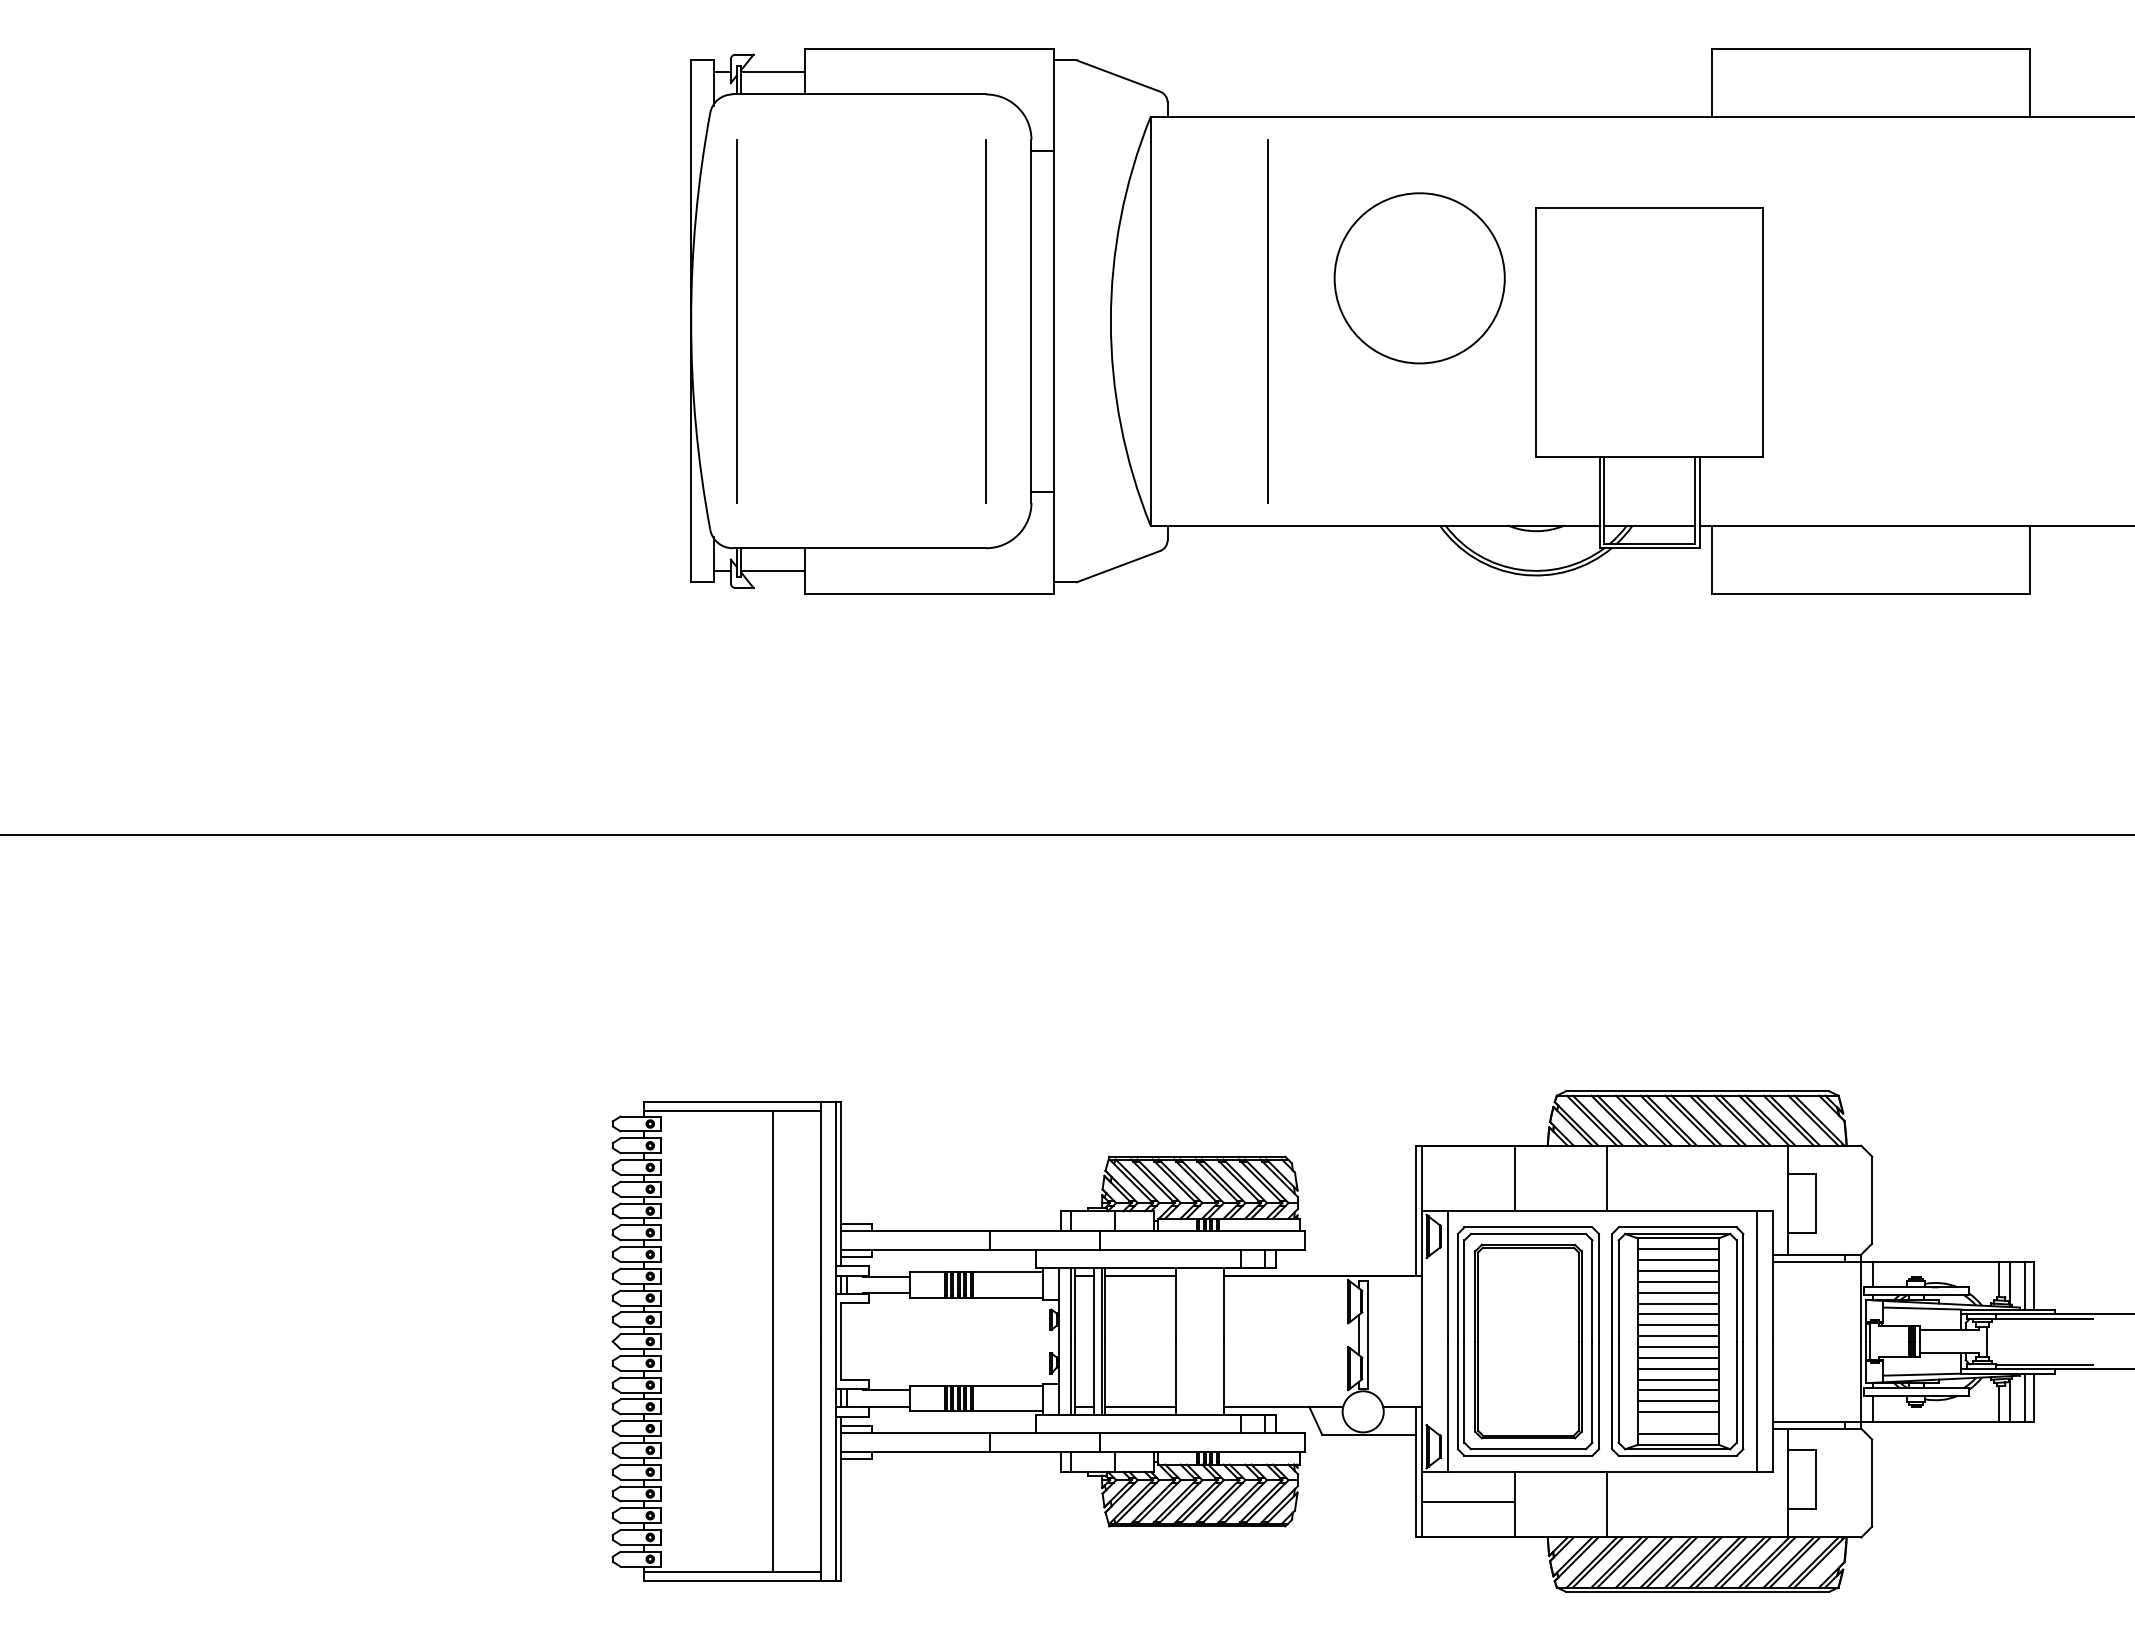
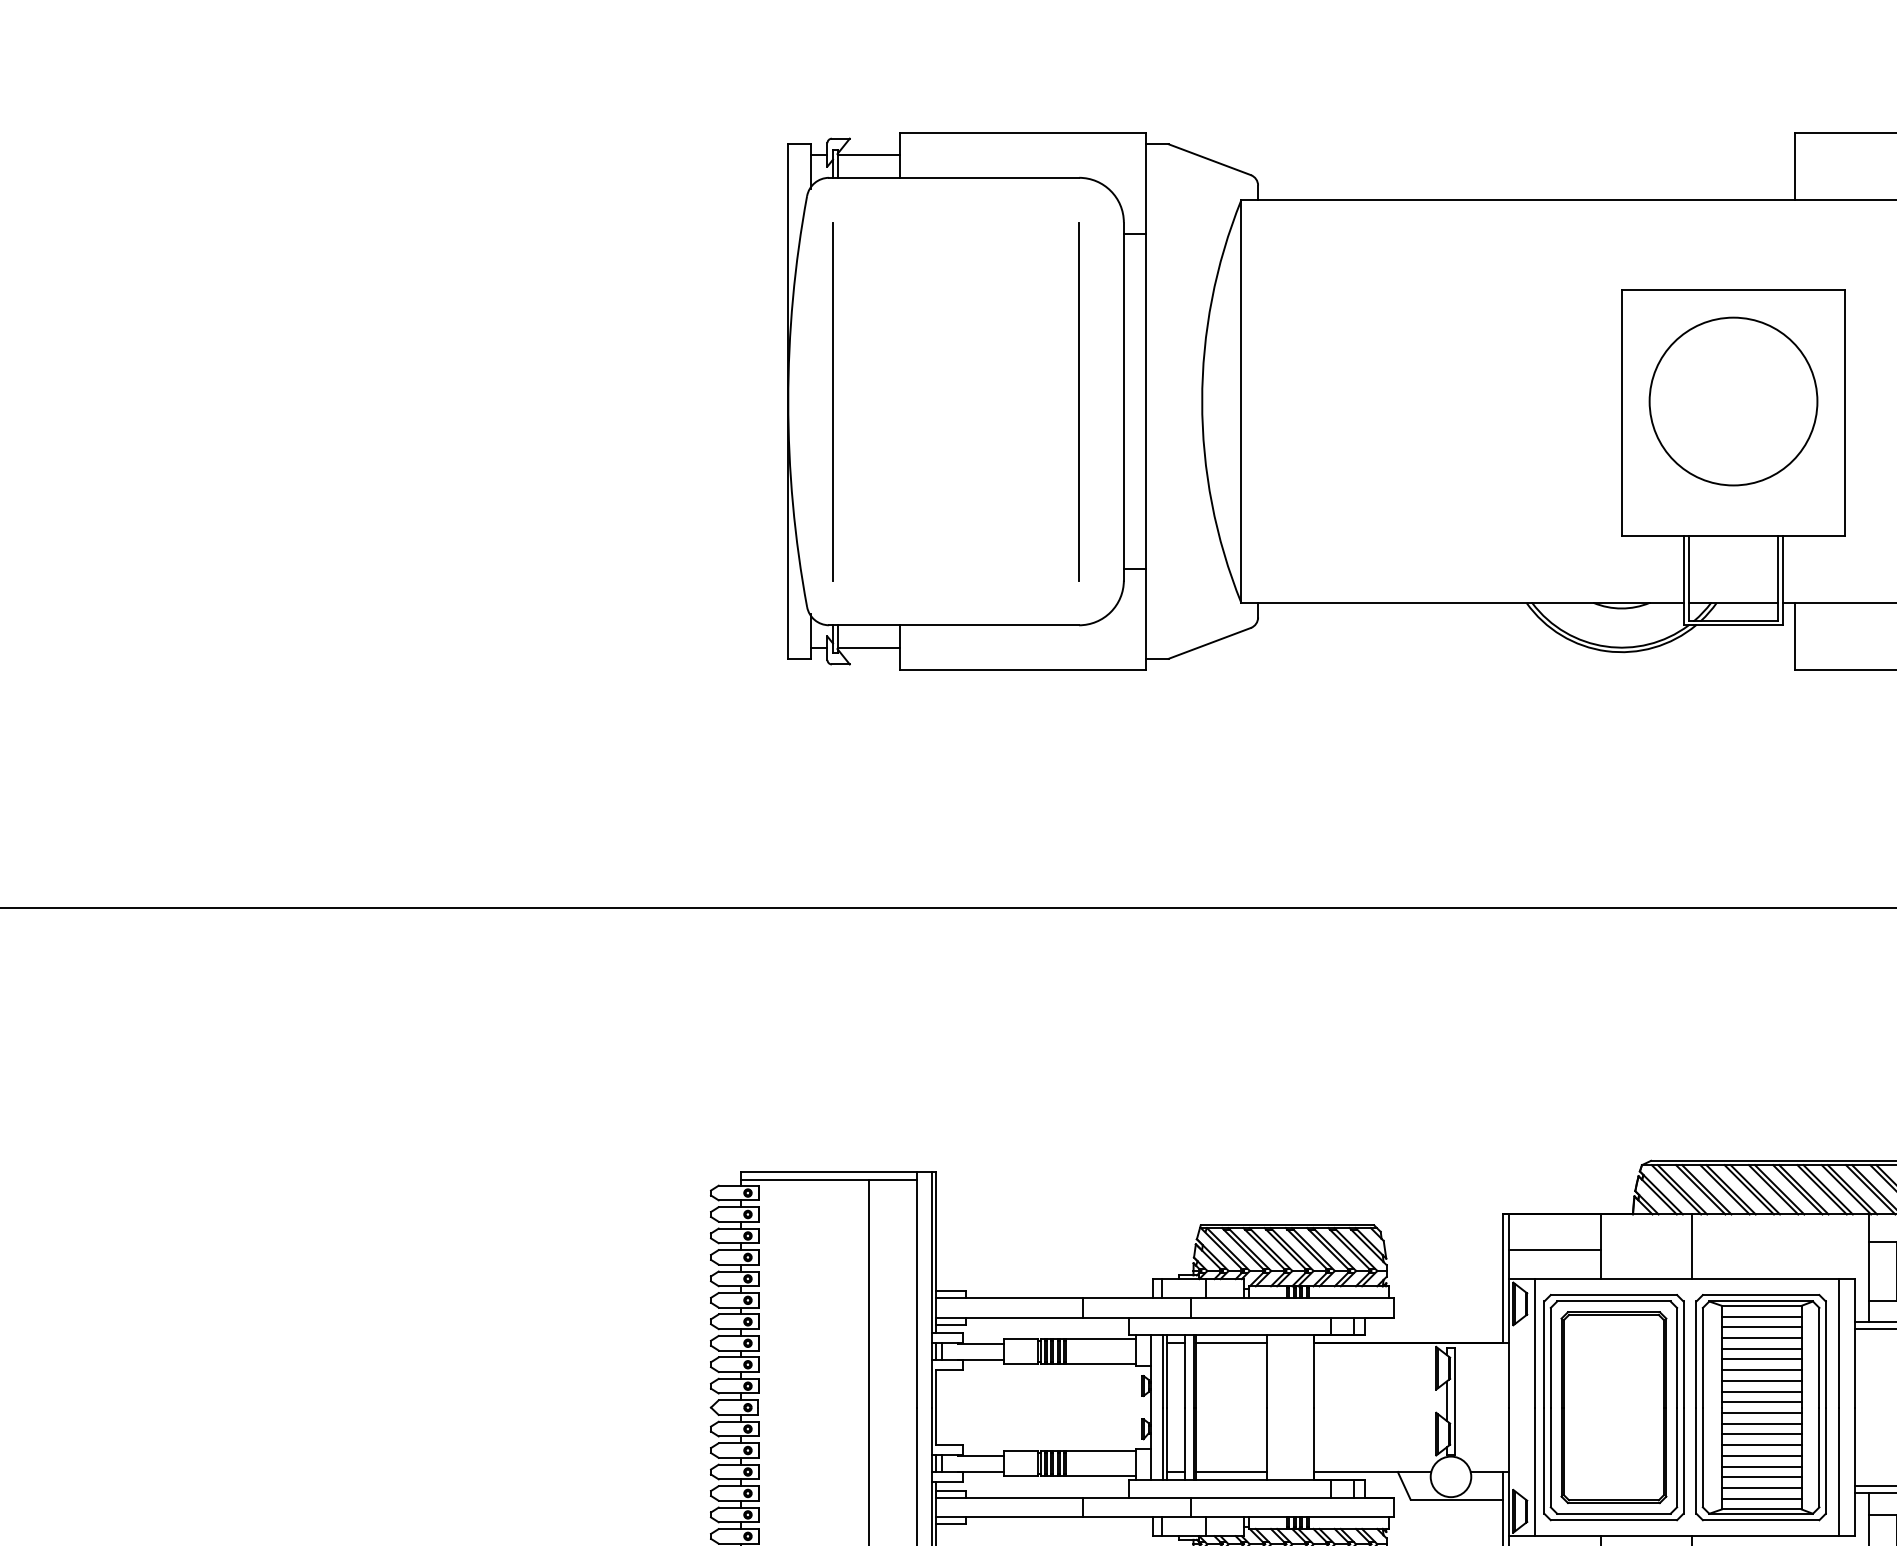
circle: (1419, 278) -> (1733, 401), moved
line: (1267, 321) -> (1356, 401), removed
line: (1468, 1181) -> (1554, 1249), added
line: (1677, 1423) -> (1760, 1488), added

